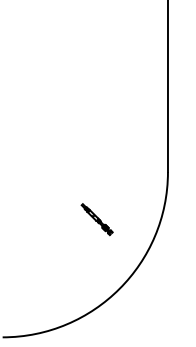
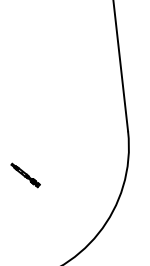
part: (96, 219) -> (25, 175), moved

